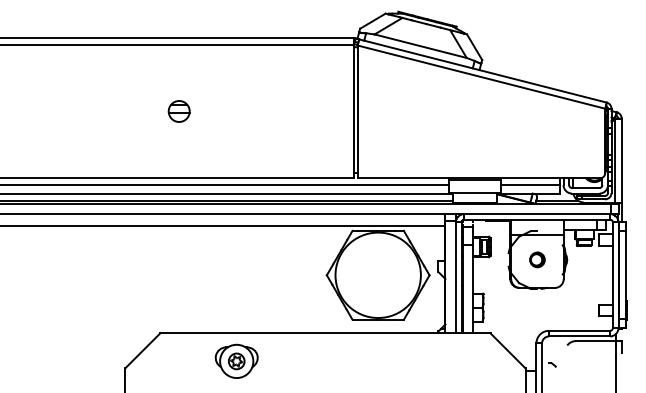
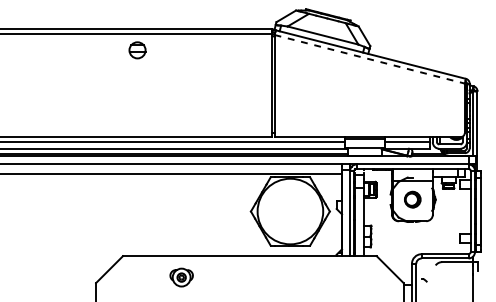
line: (481, 77) -> (369, 59), solid -> dashed
part: (178, 111) -> (136, 50), moved
part: (537, 259) -> (412, 199), size x1.4
part: (236, 360) -> (181, 276), size x0.7

